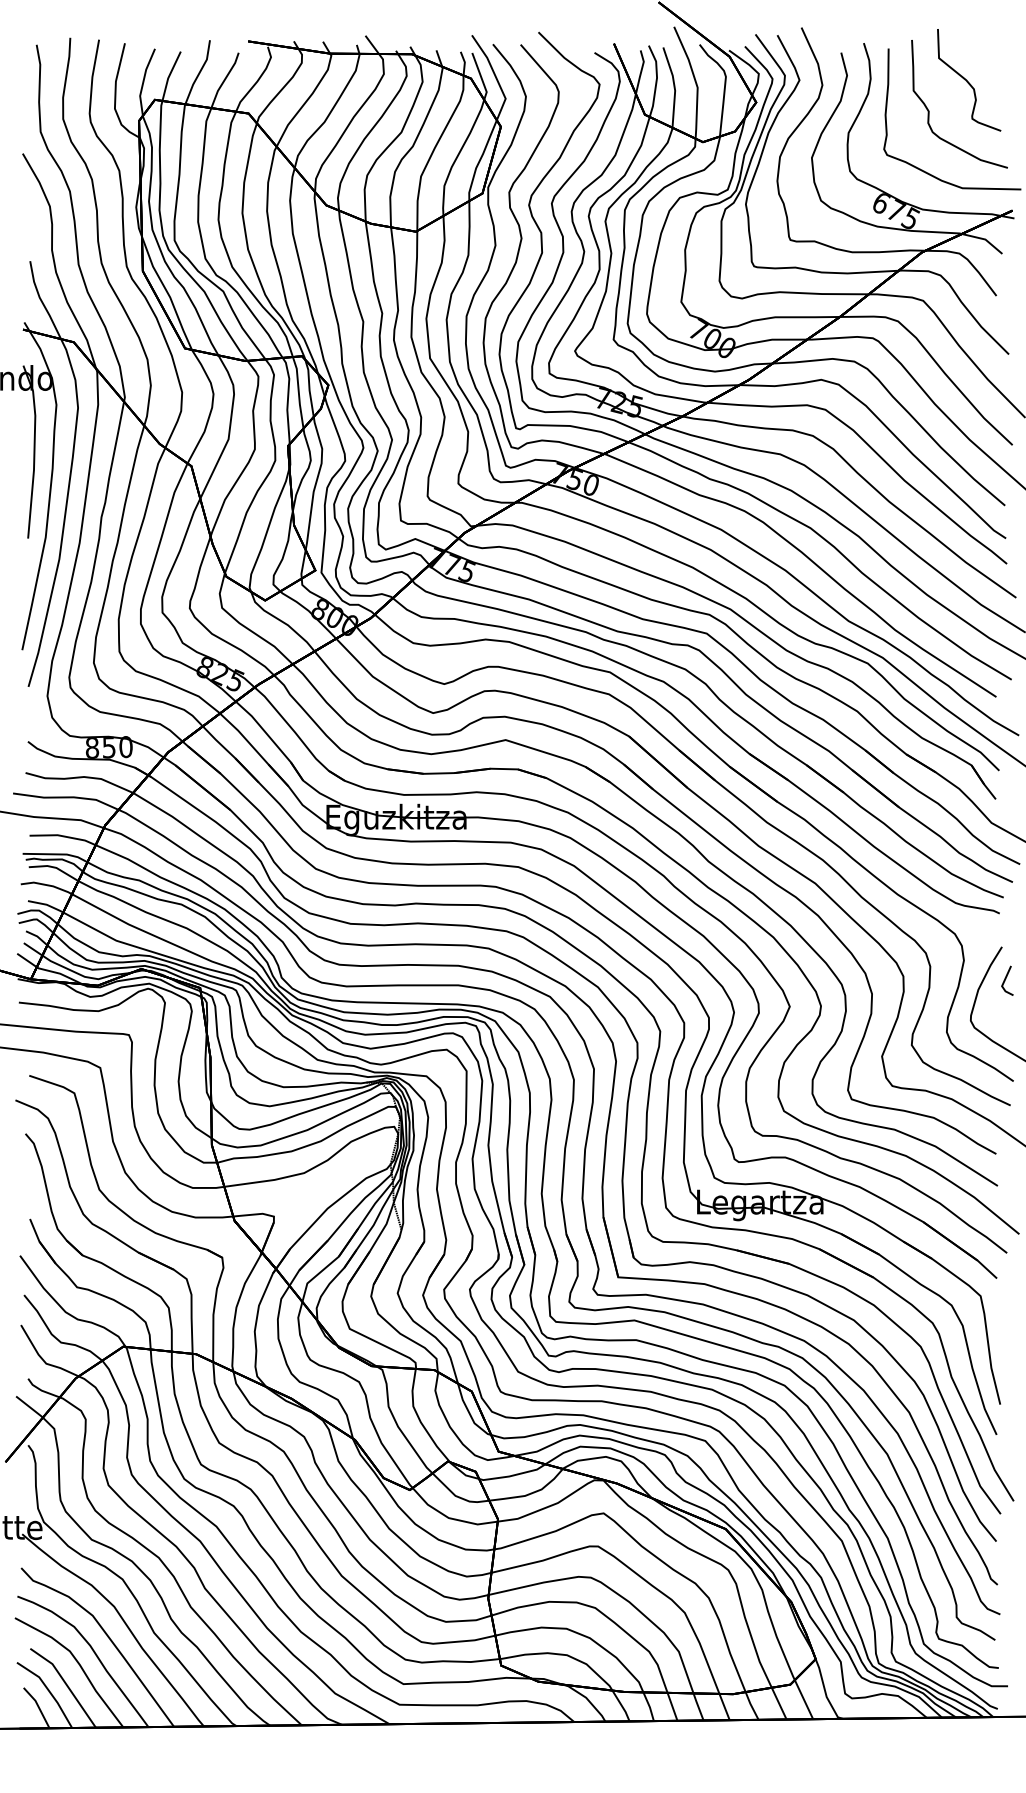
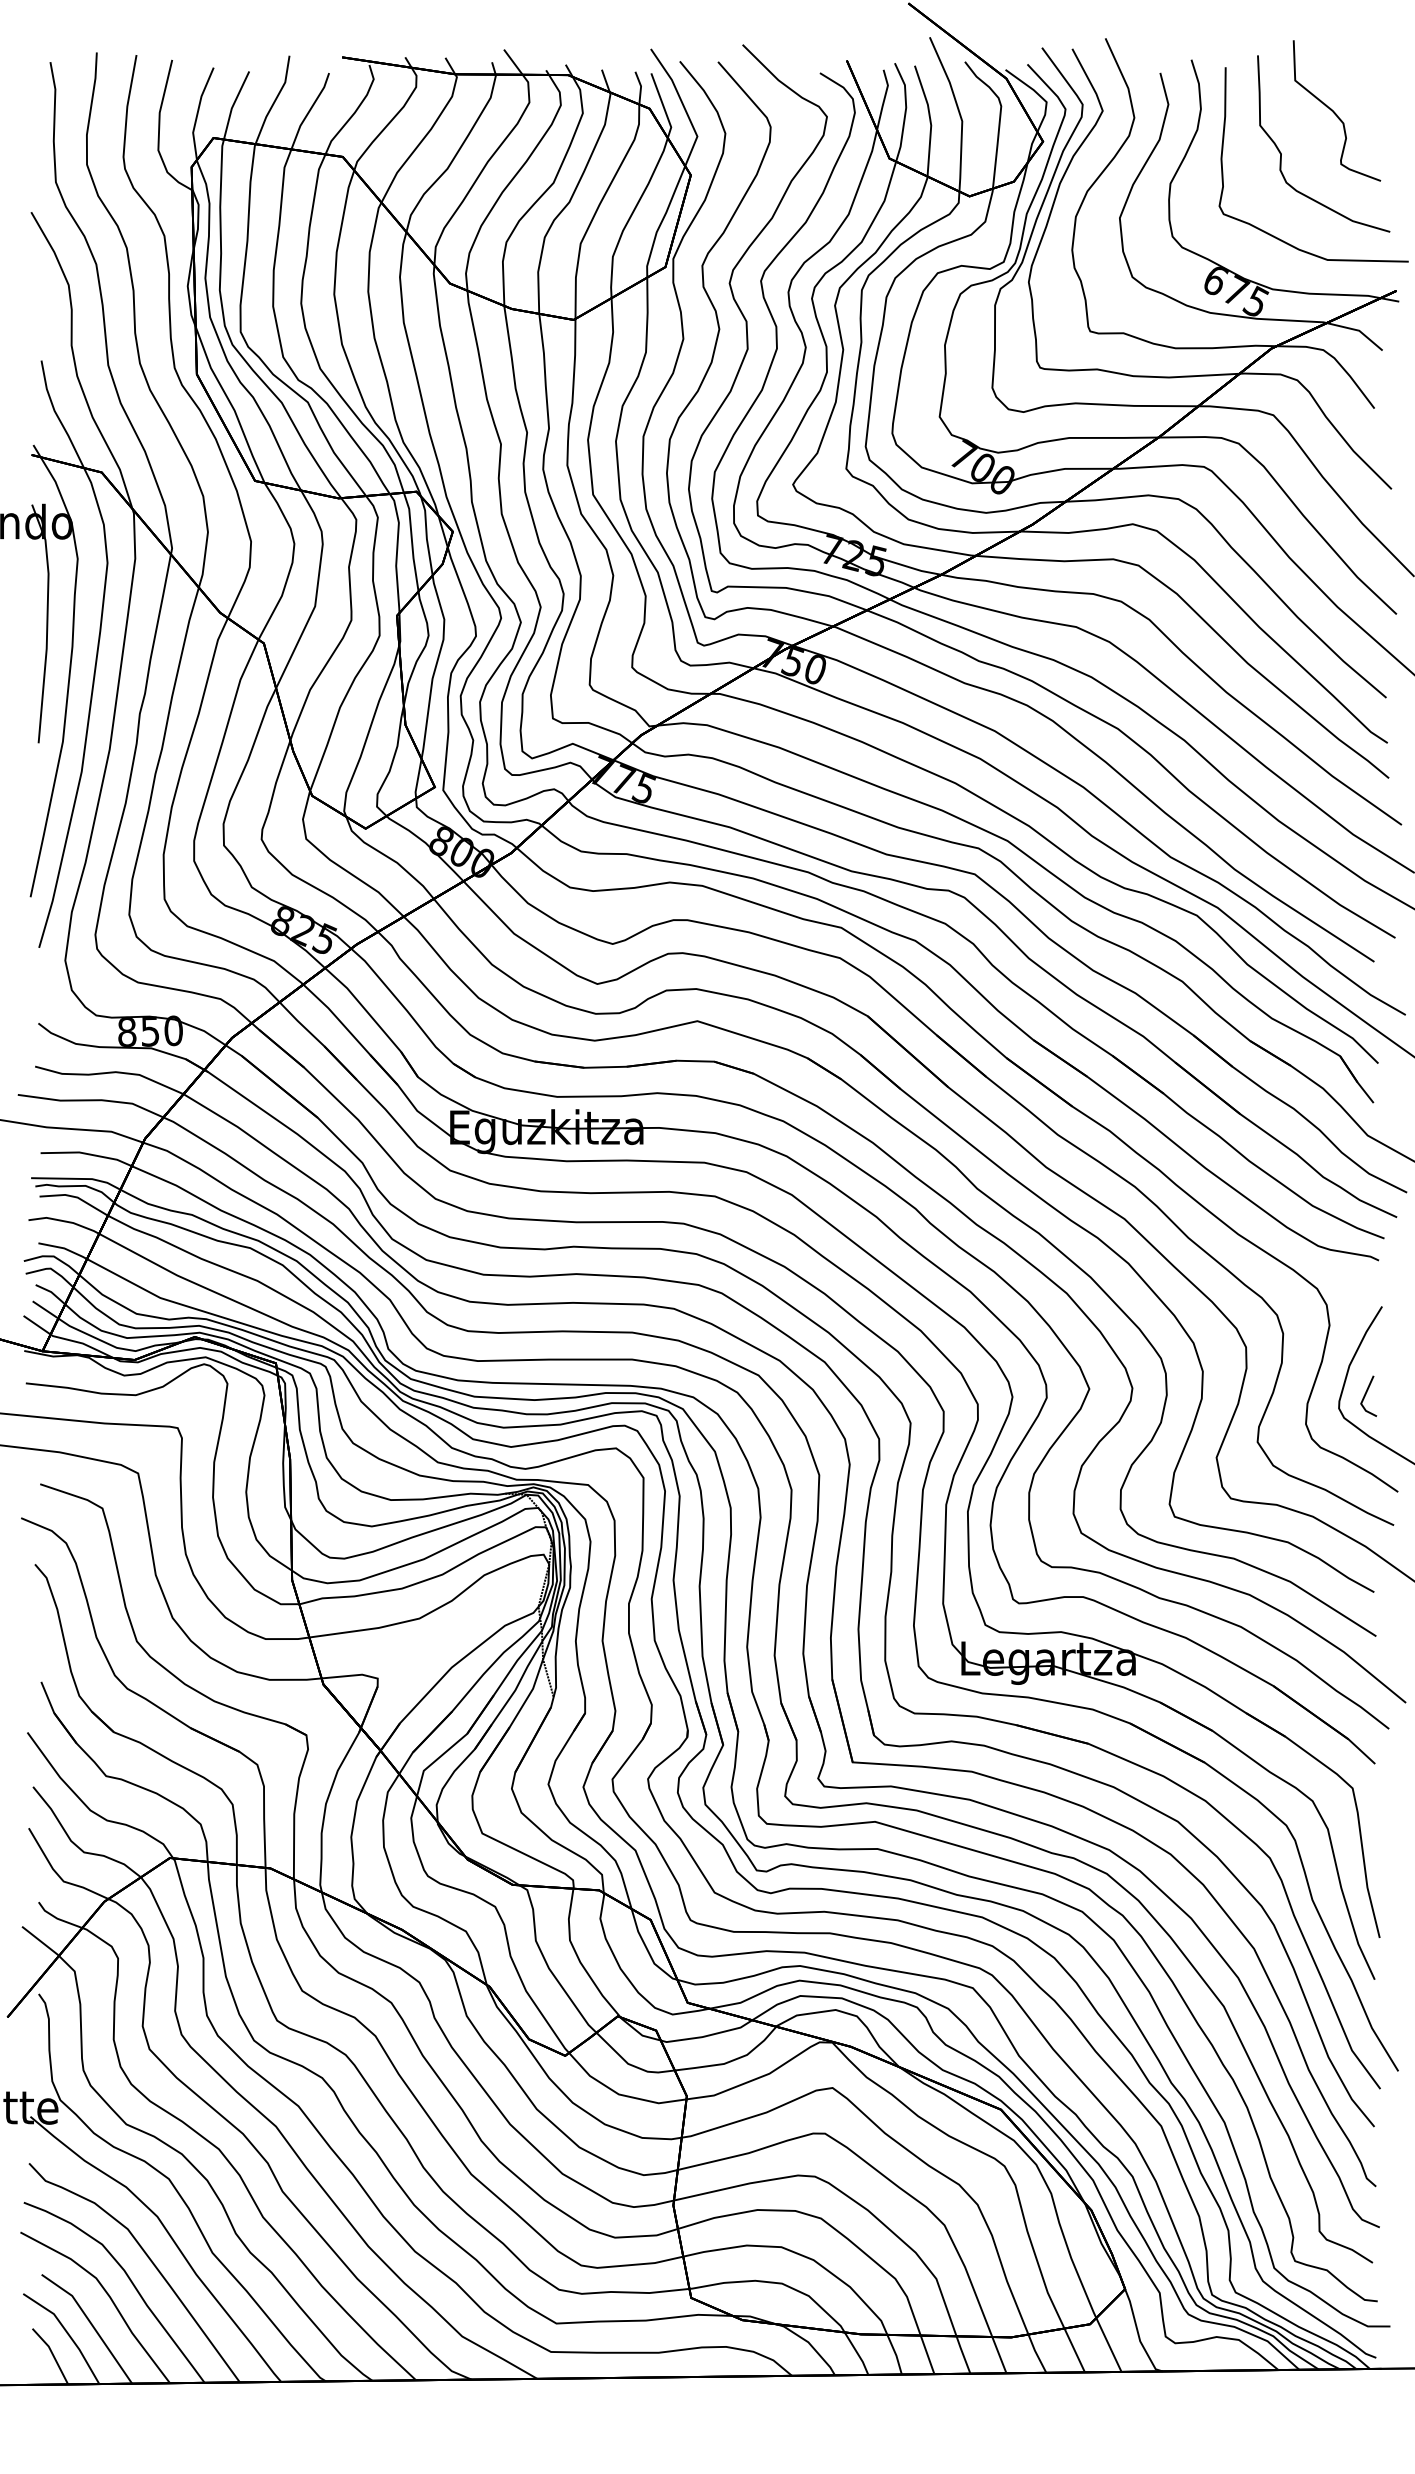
line: (1005, 979) -> (1366, 1394), moved

